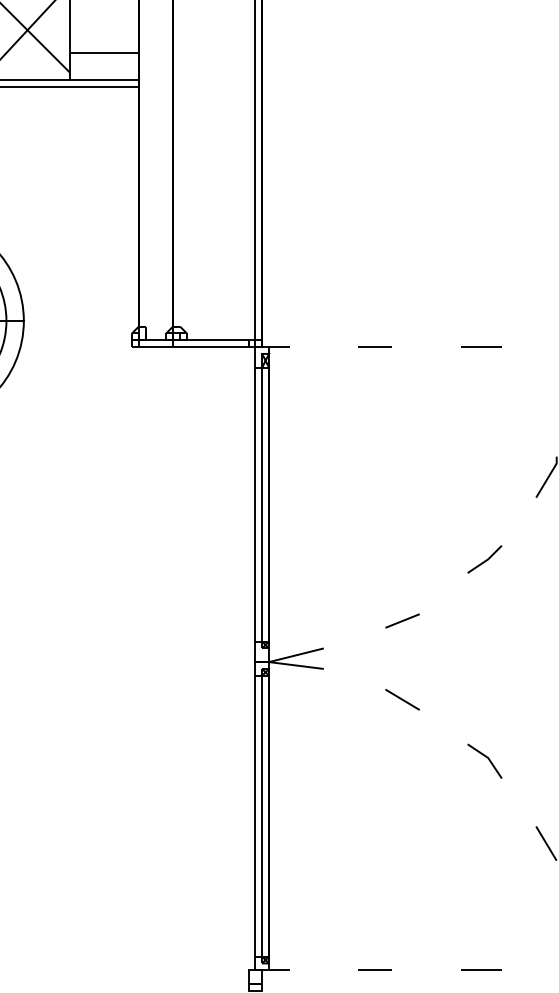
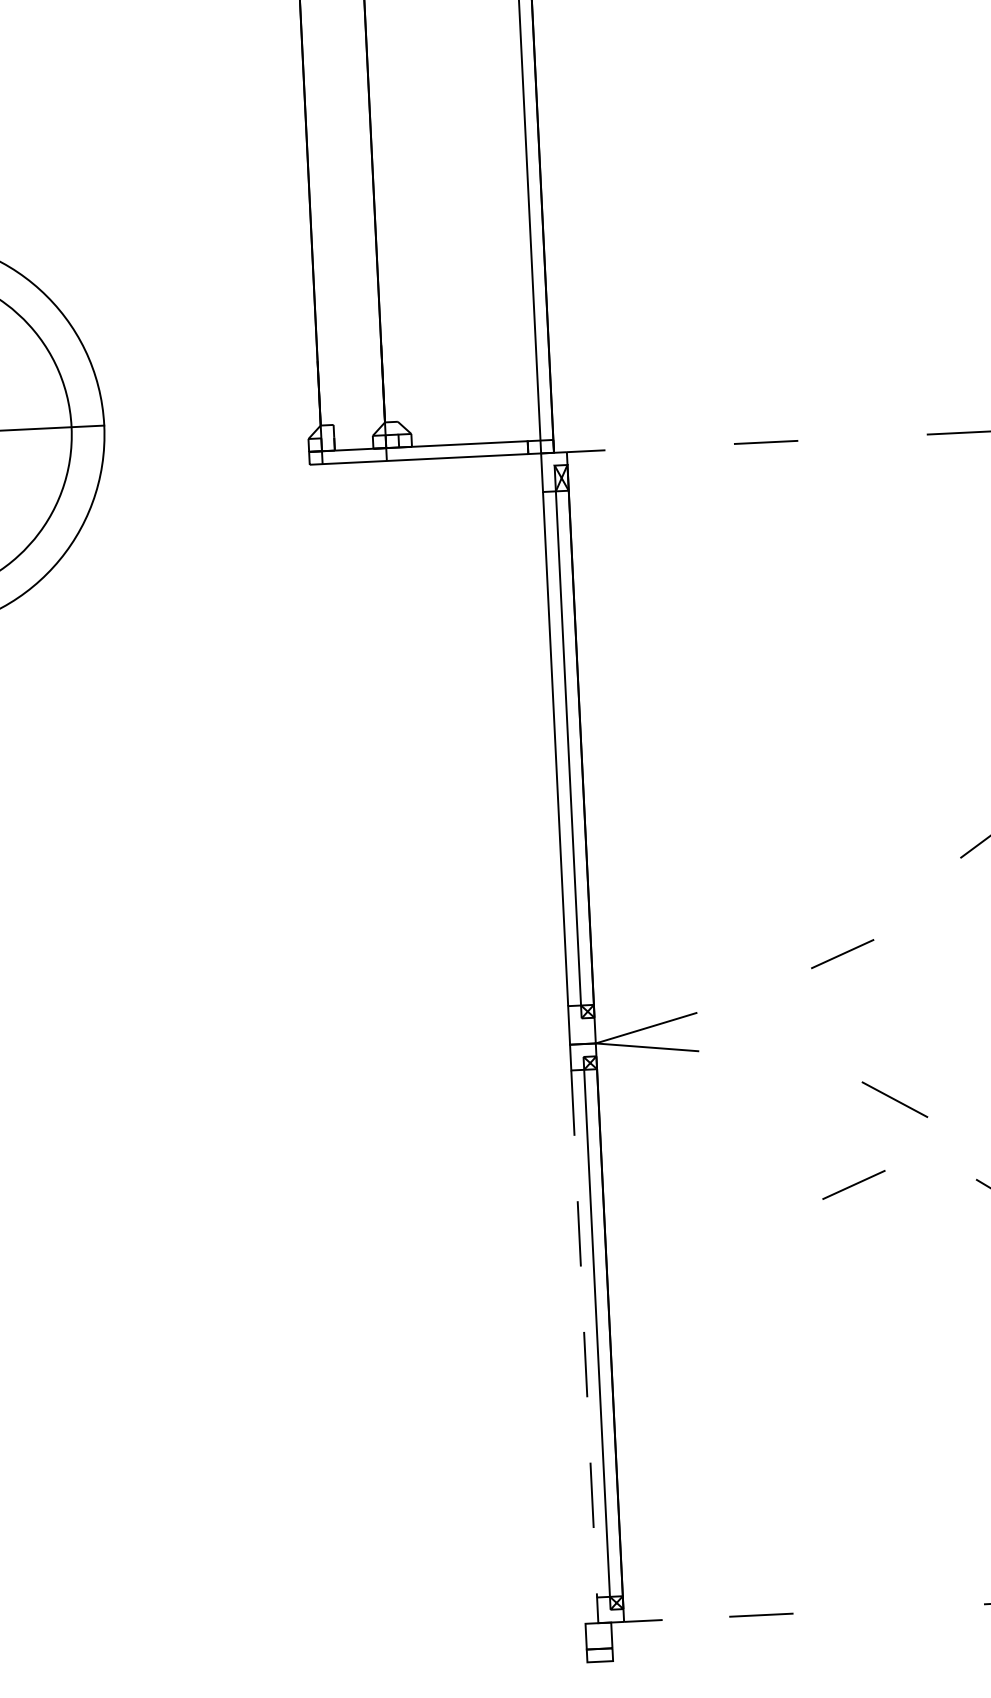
line: (402, 699) -> (894, 1099), moved
line: (402, 743) -> (853, 1183), added
line: (255, 816) -> (584, 1334), solid -> dashed
line: (374, 969) -> (759, 1613), moved

